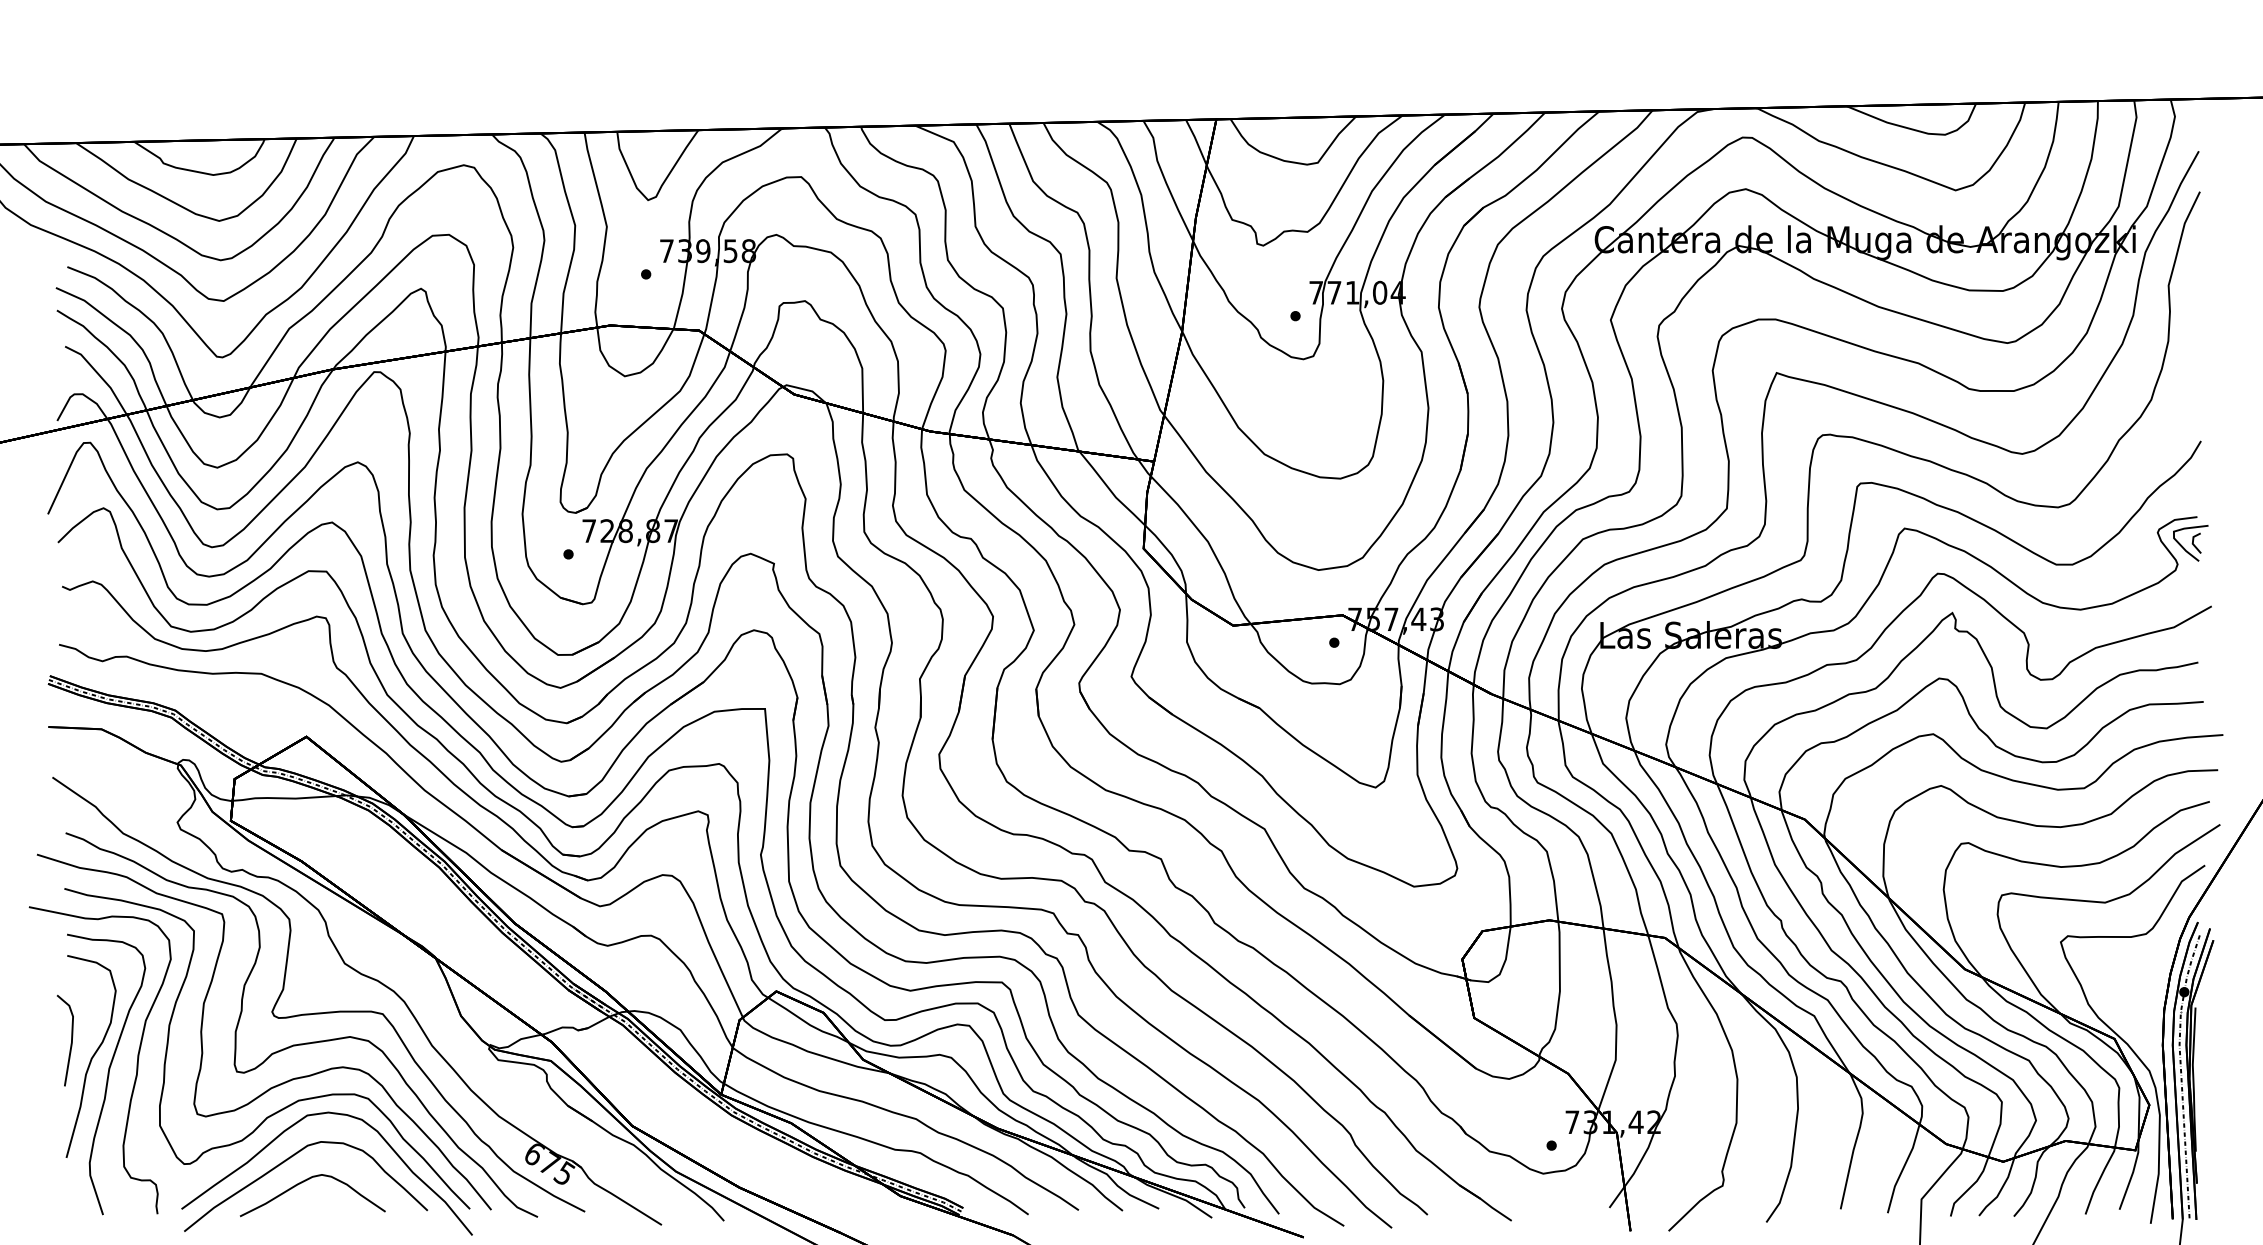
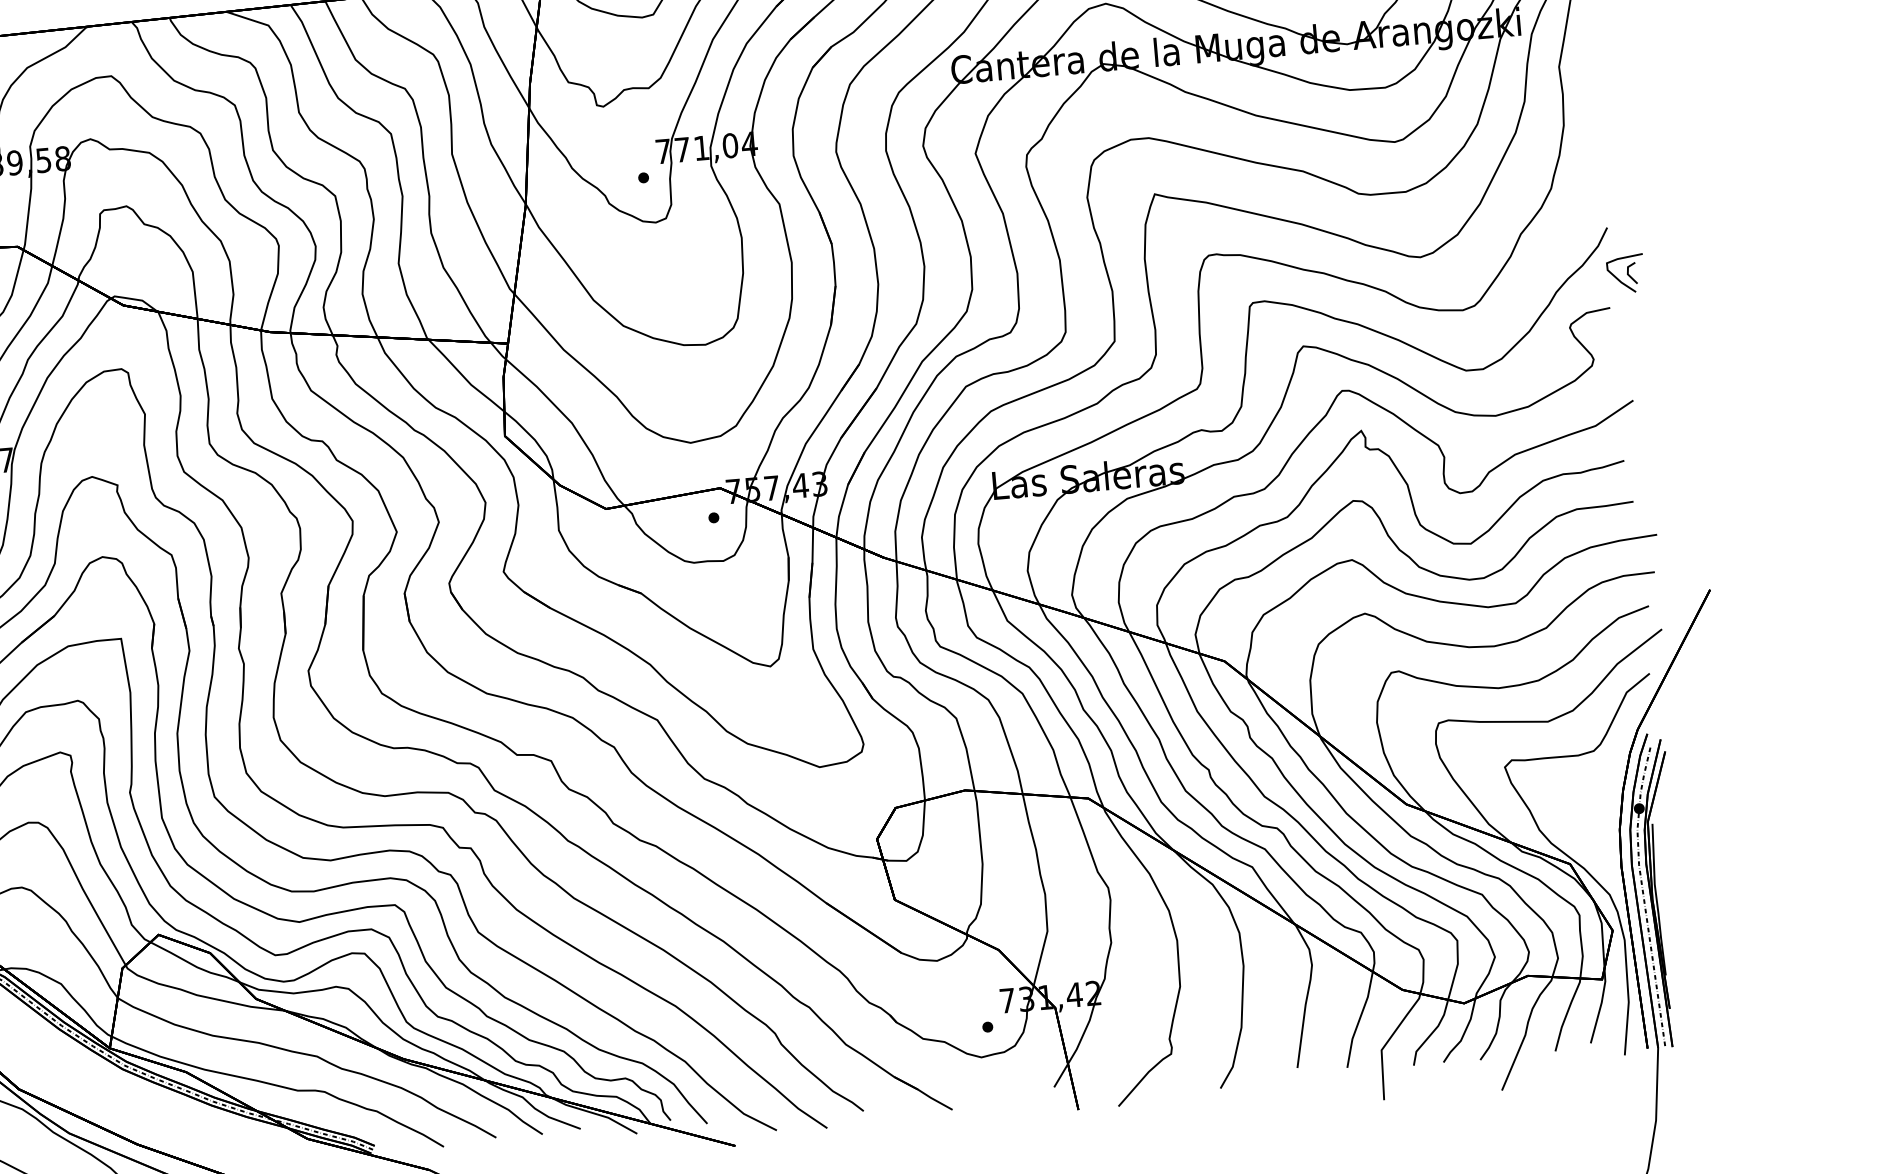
part: (2190, 543) -> (1625, 274), moved

